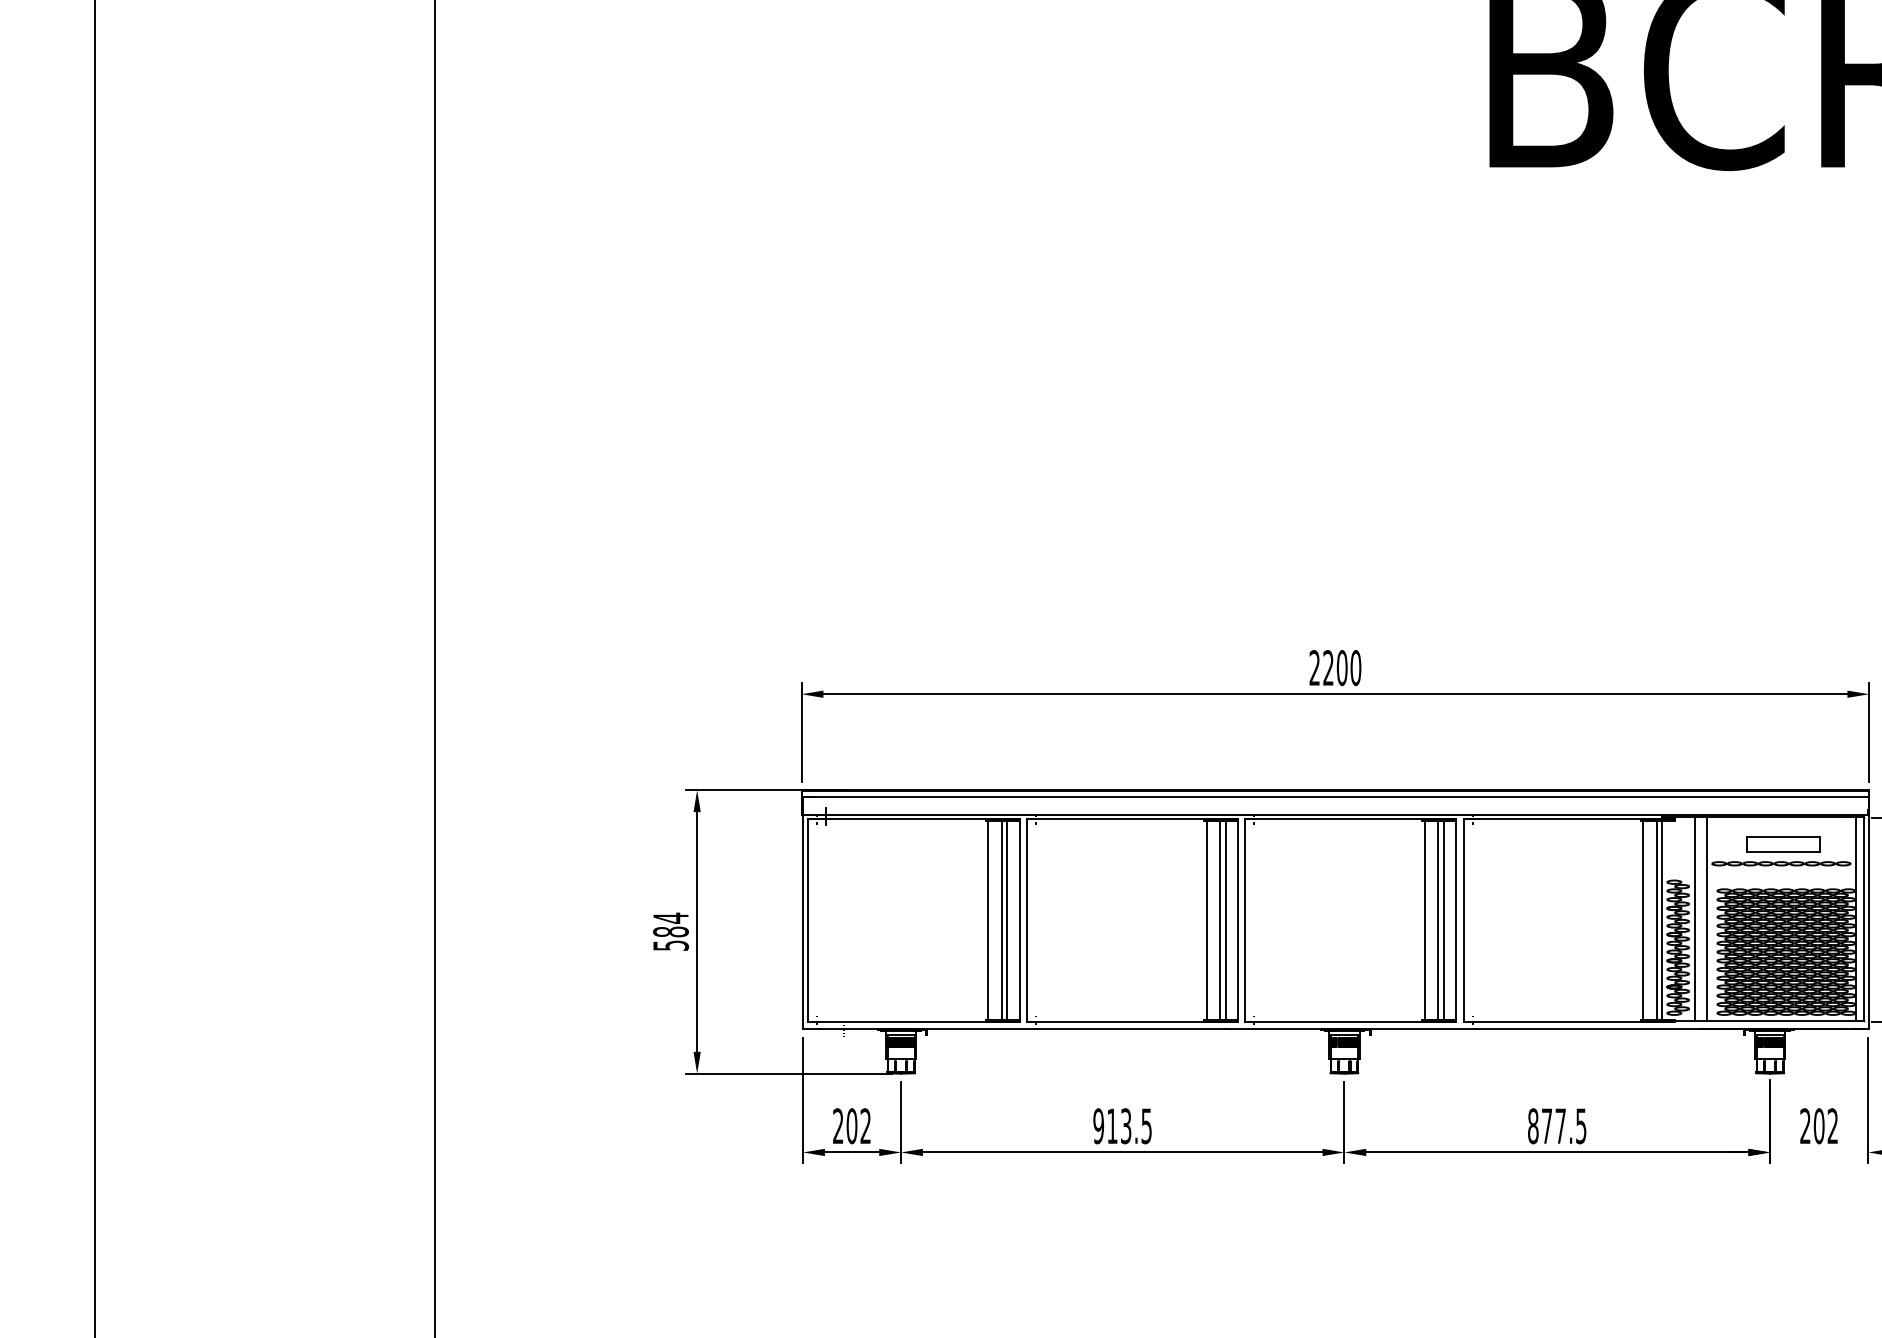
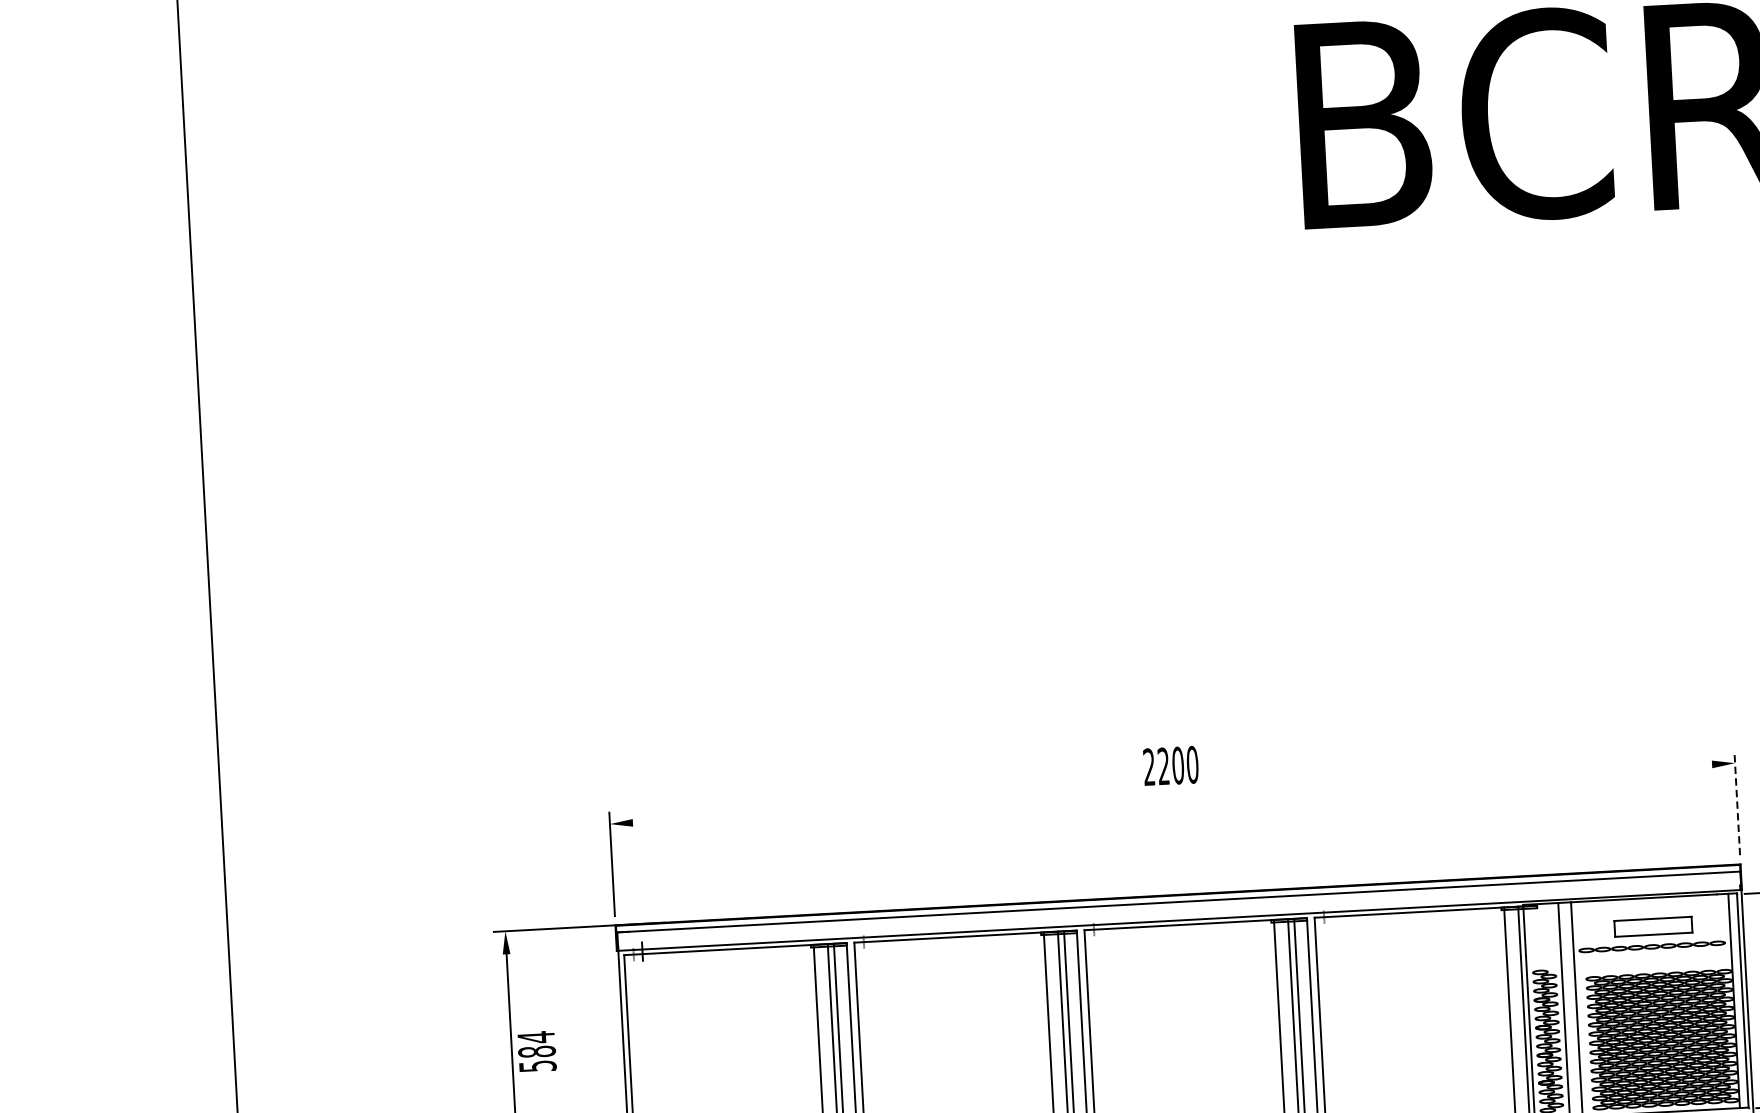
line: (1335, 694) -> (1172, 793), removed
line: (1869, 731) -> (1737, 802), solid -> dashed
text: (670, 931) -> (536, 1051), moved

